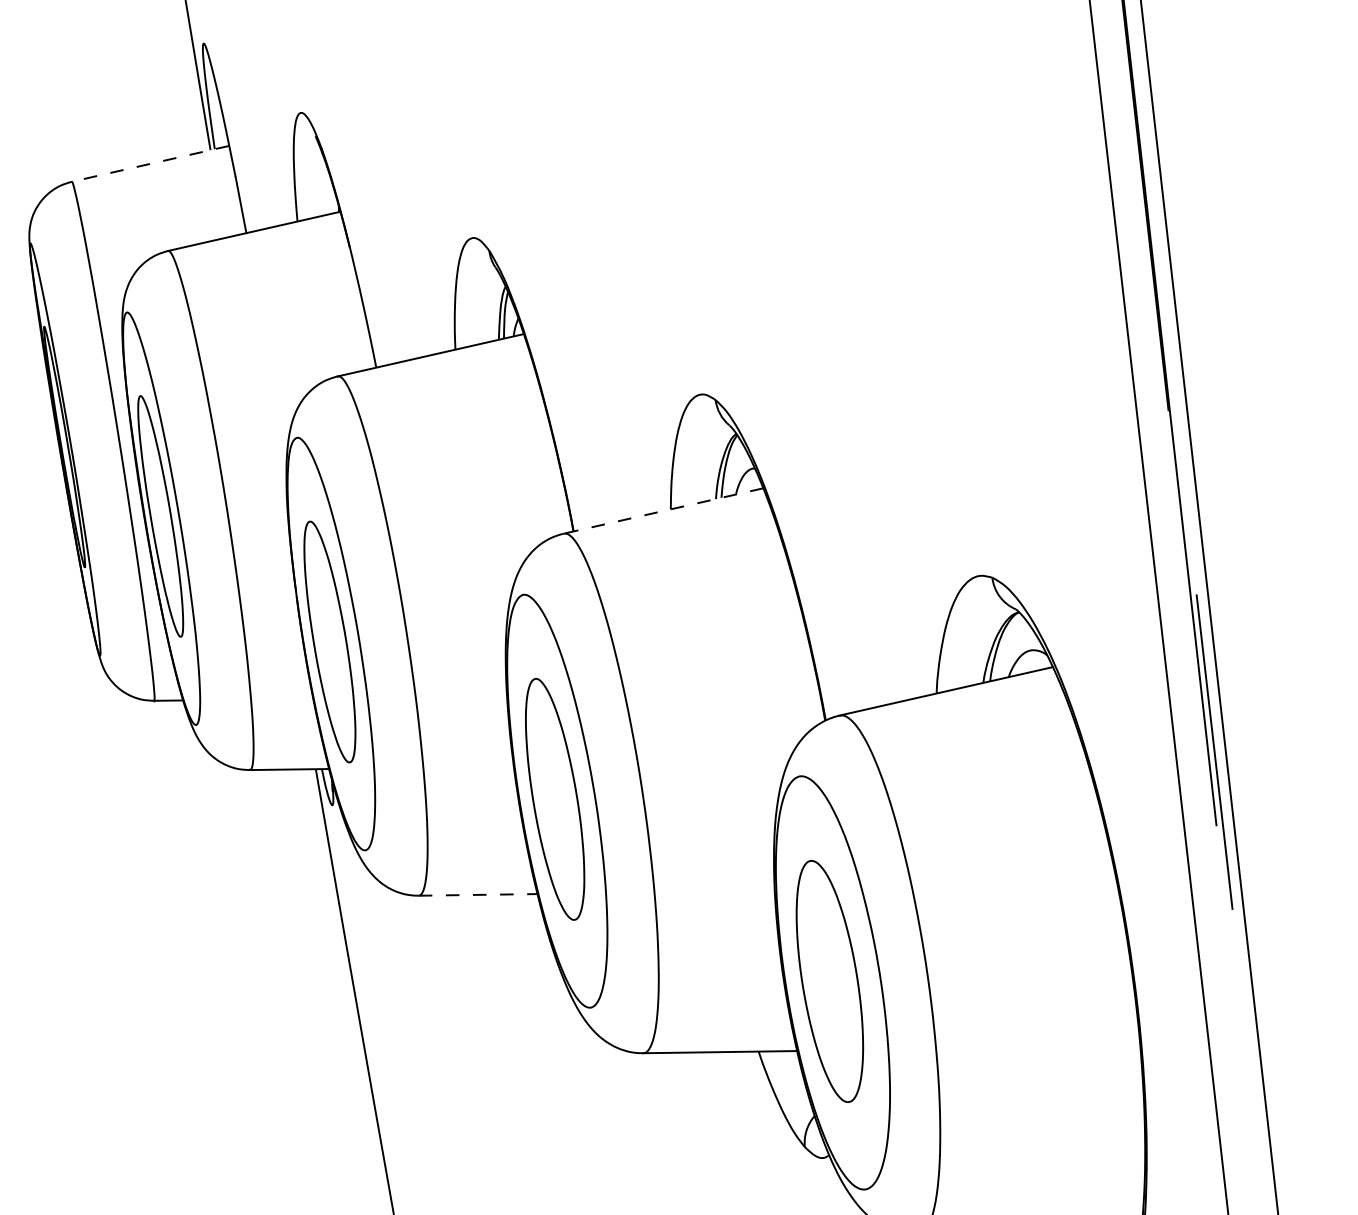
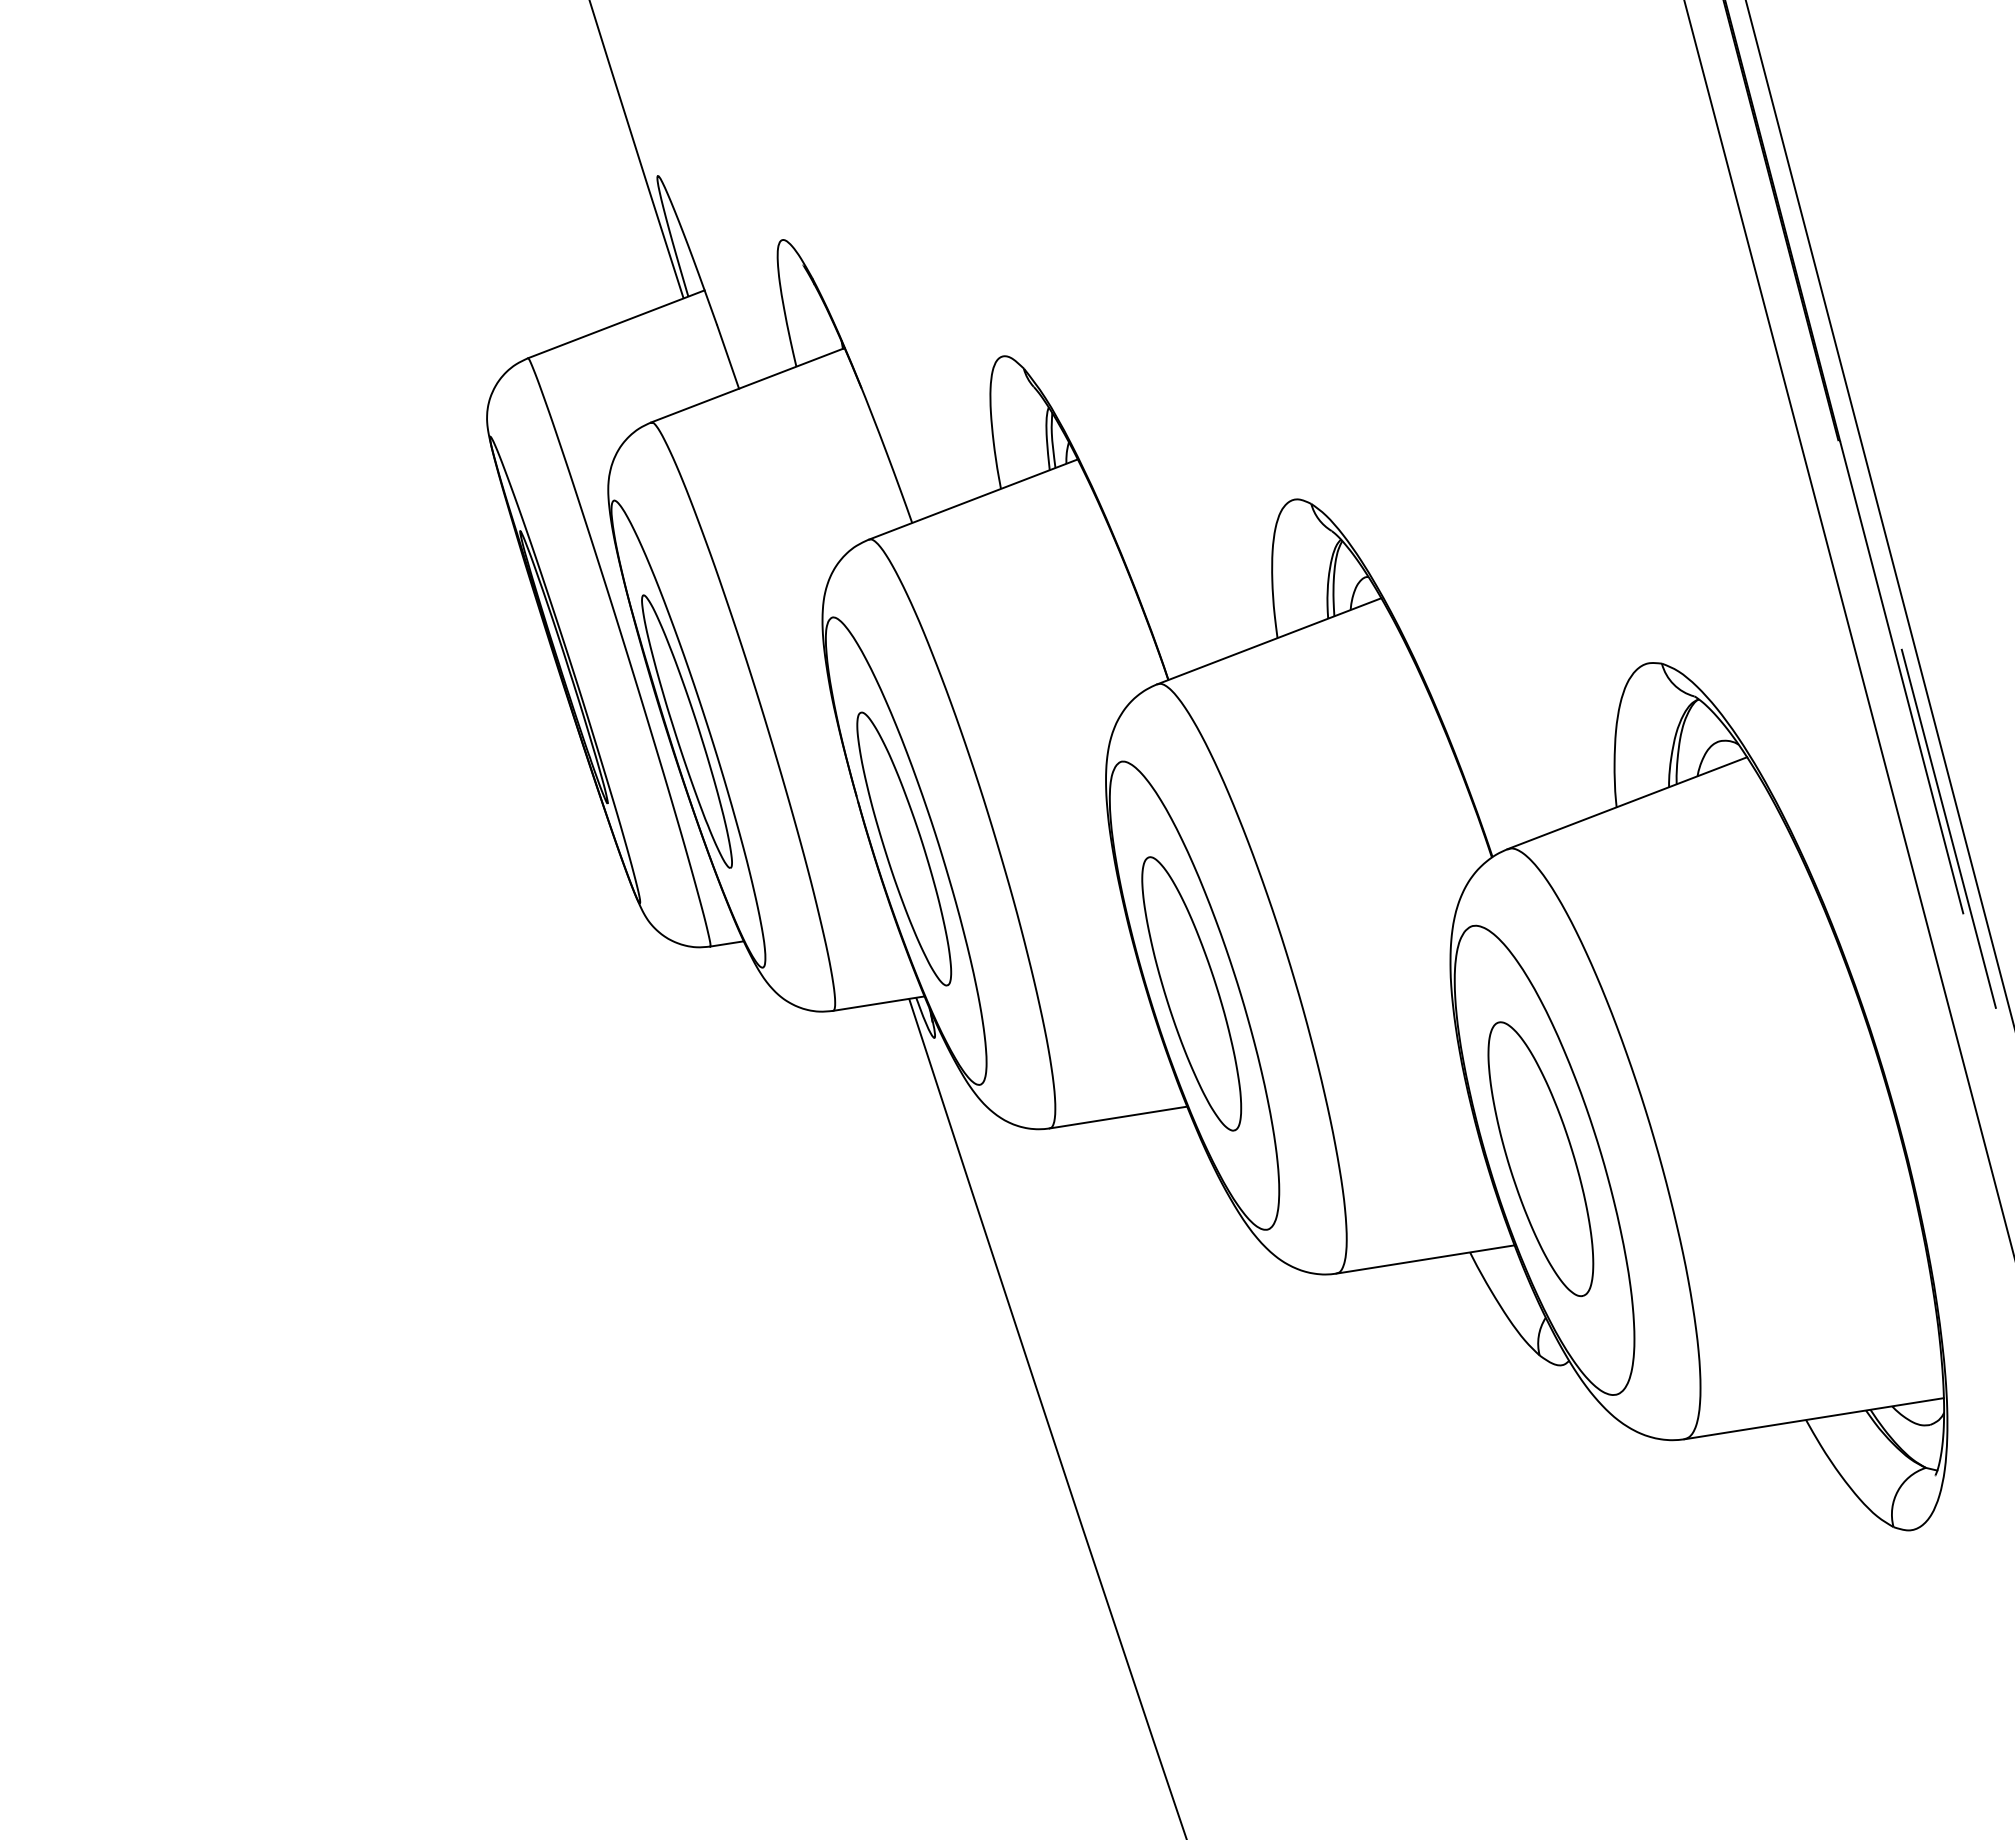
line: (150, 164) -> (616, 324), dashed -> solid
line: (662, 511) -> (1268, 641), dashed -> solid
line: (478, 894) -> (1118, 1117), dashed -> solid

